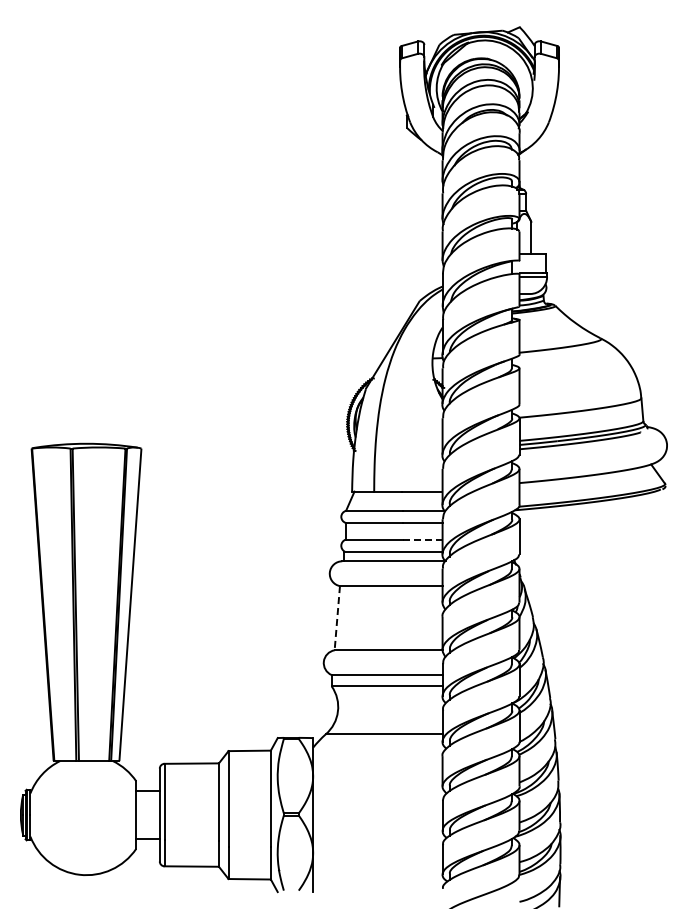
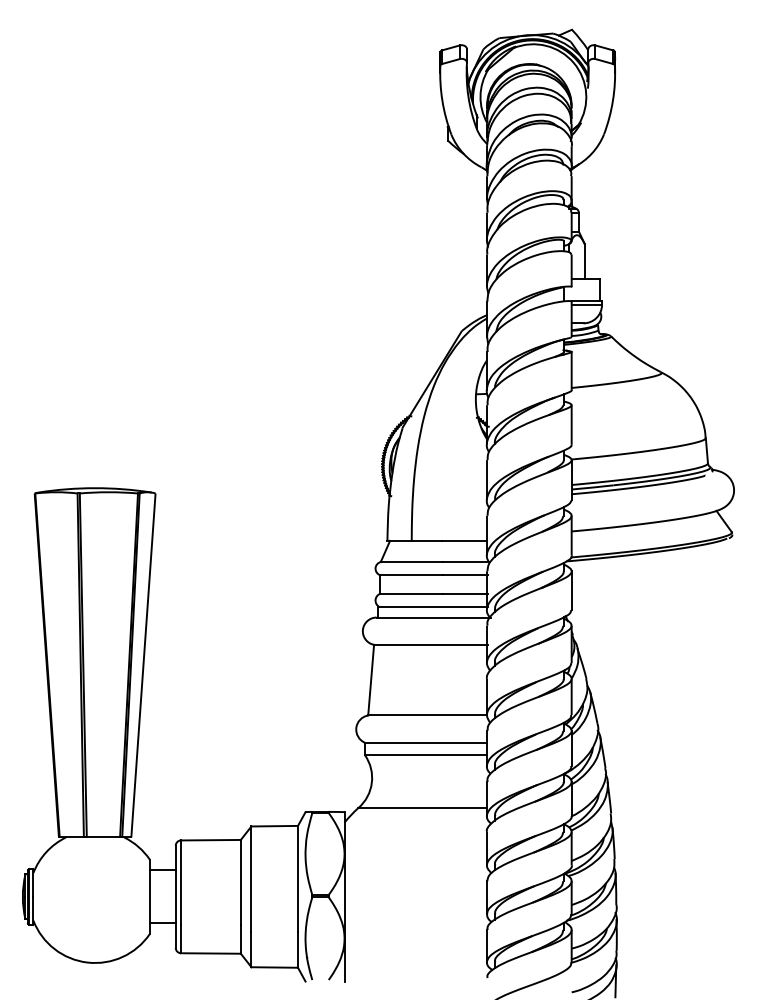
line: (423, 539) -> (465, 593), dashed -> solid
line: (337, 618) -> (371, 680), dashed -> solid

